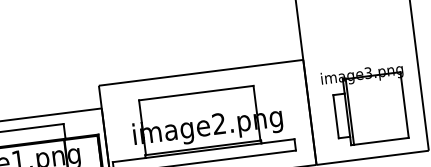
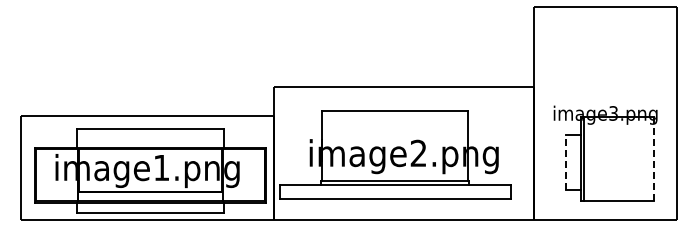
line: (404, 105) -> (653, 159), solid -> dashed
line: (336, 116) -> (566, 162), solid -> dashed

